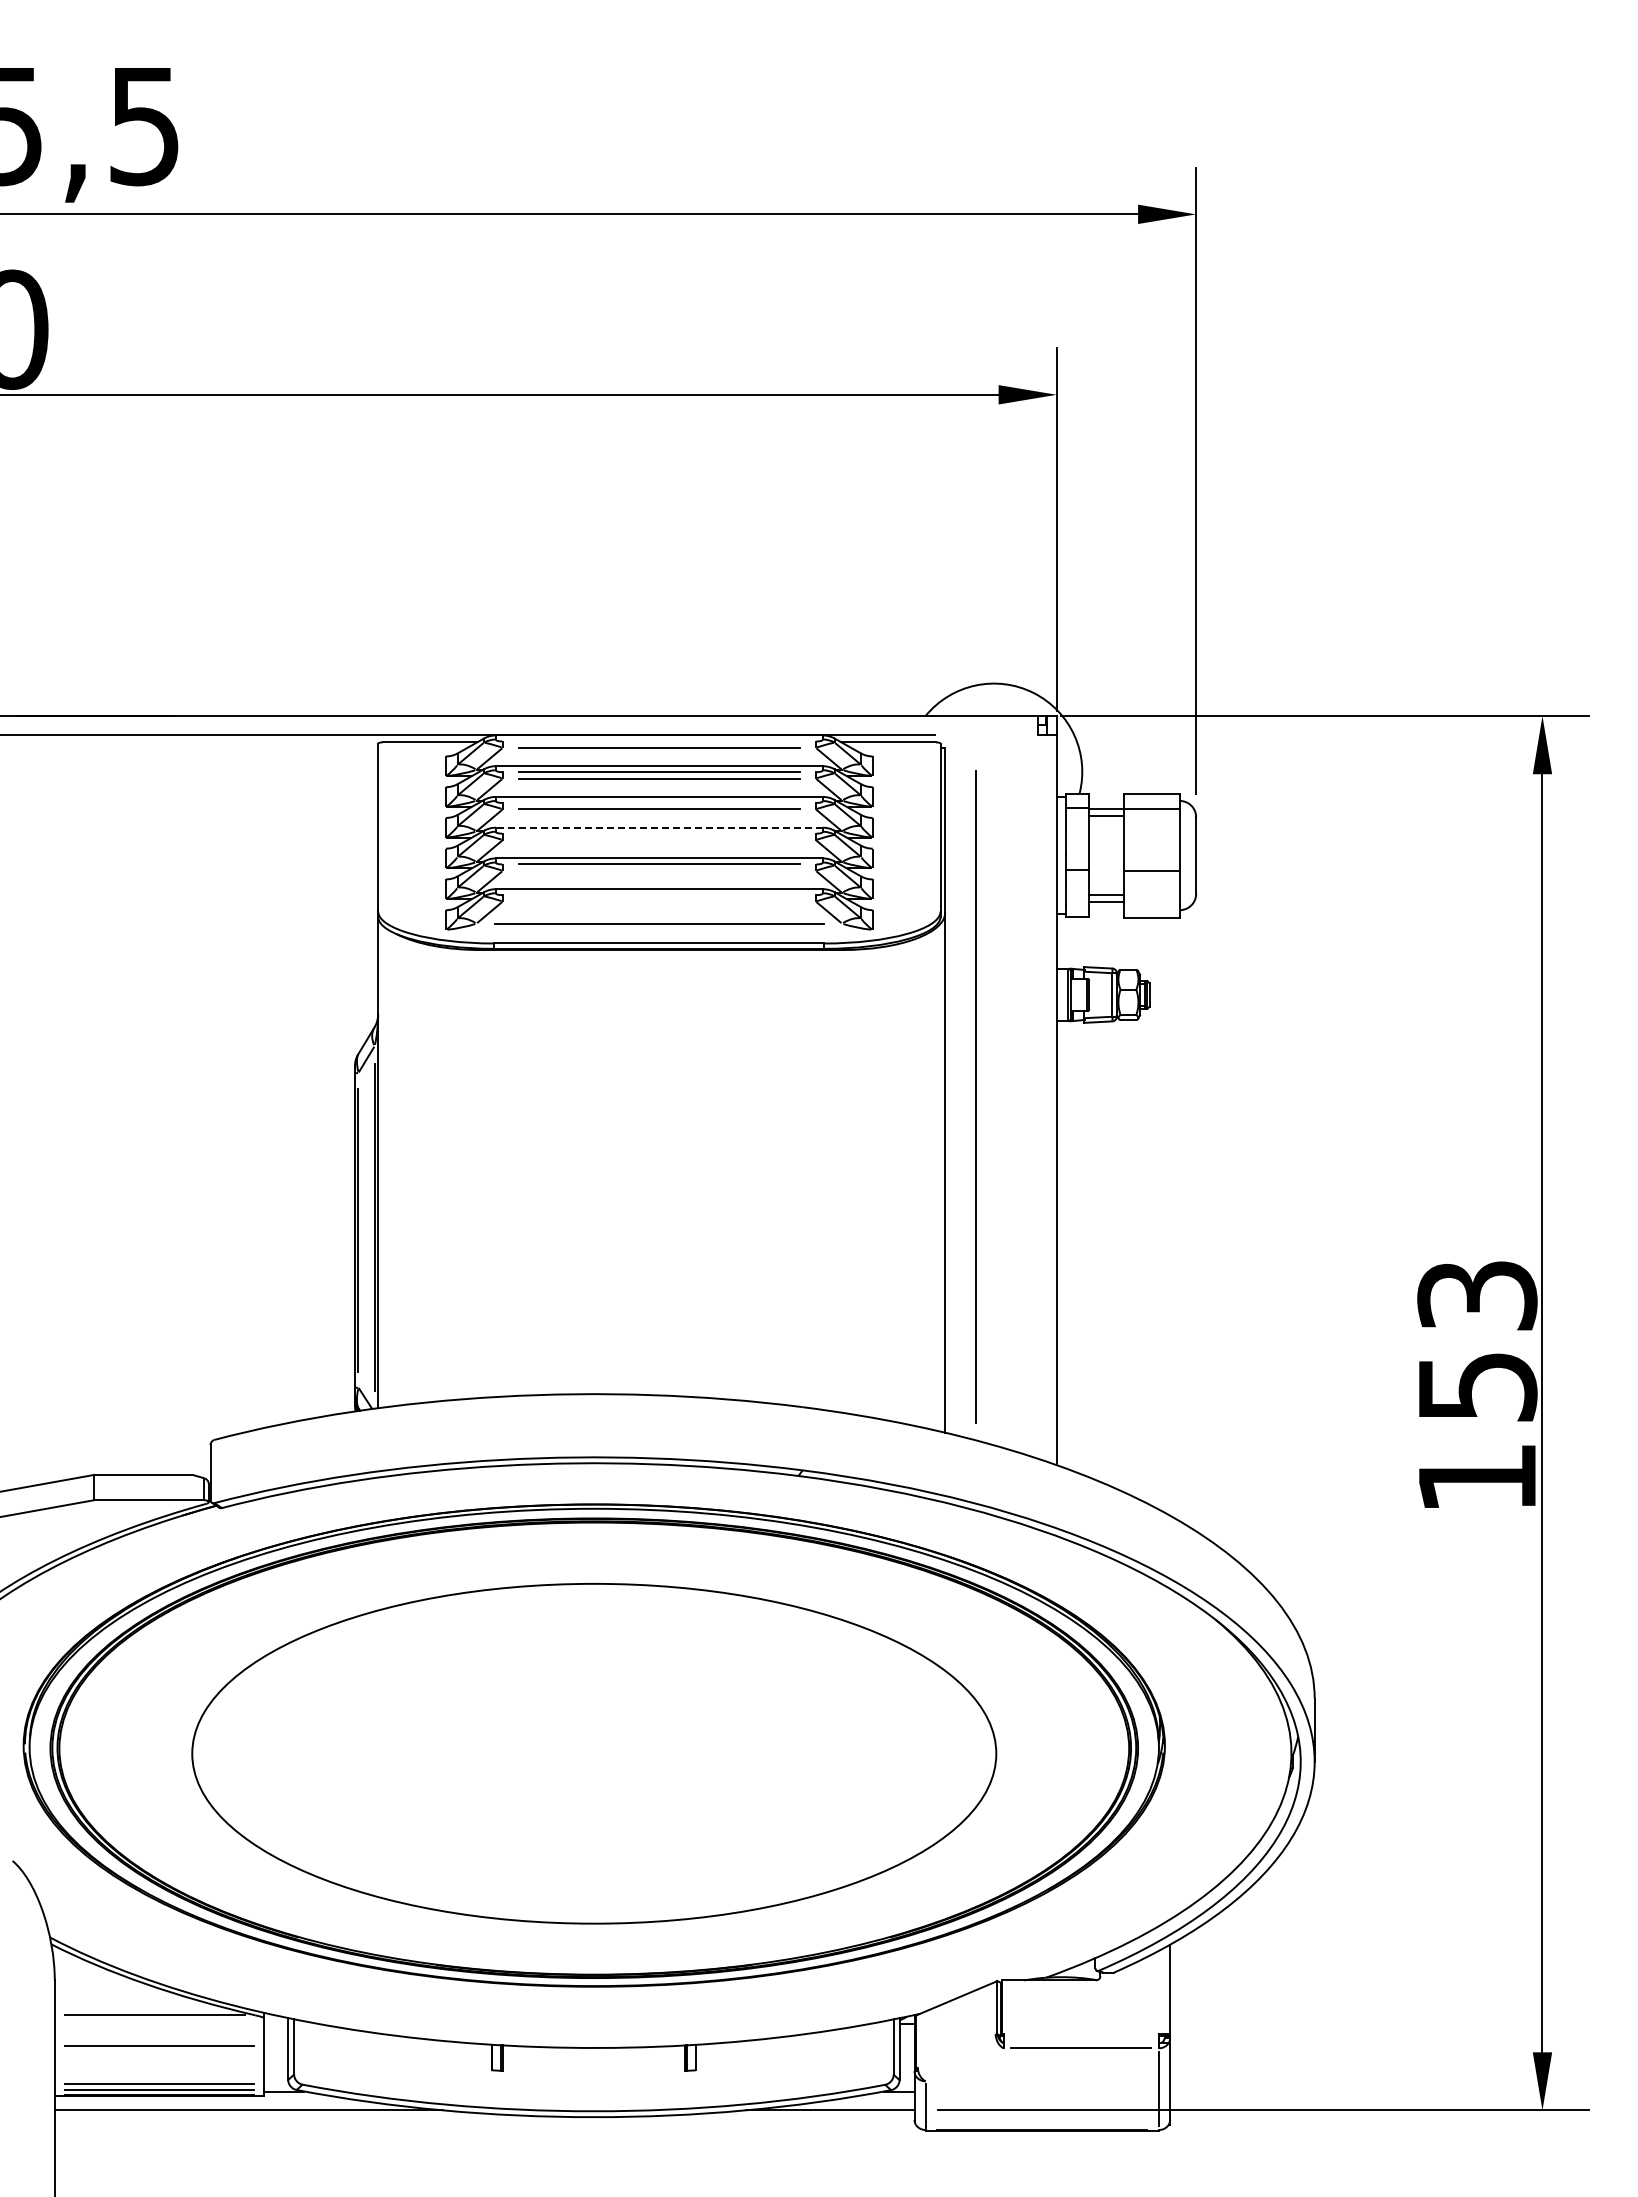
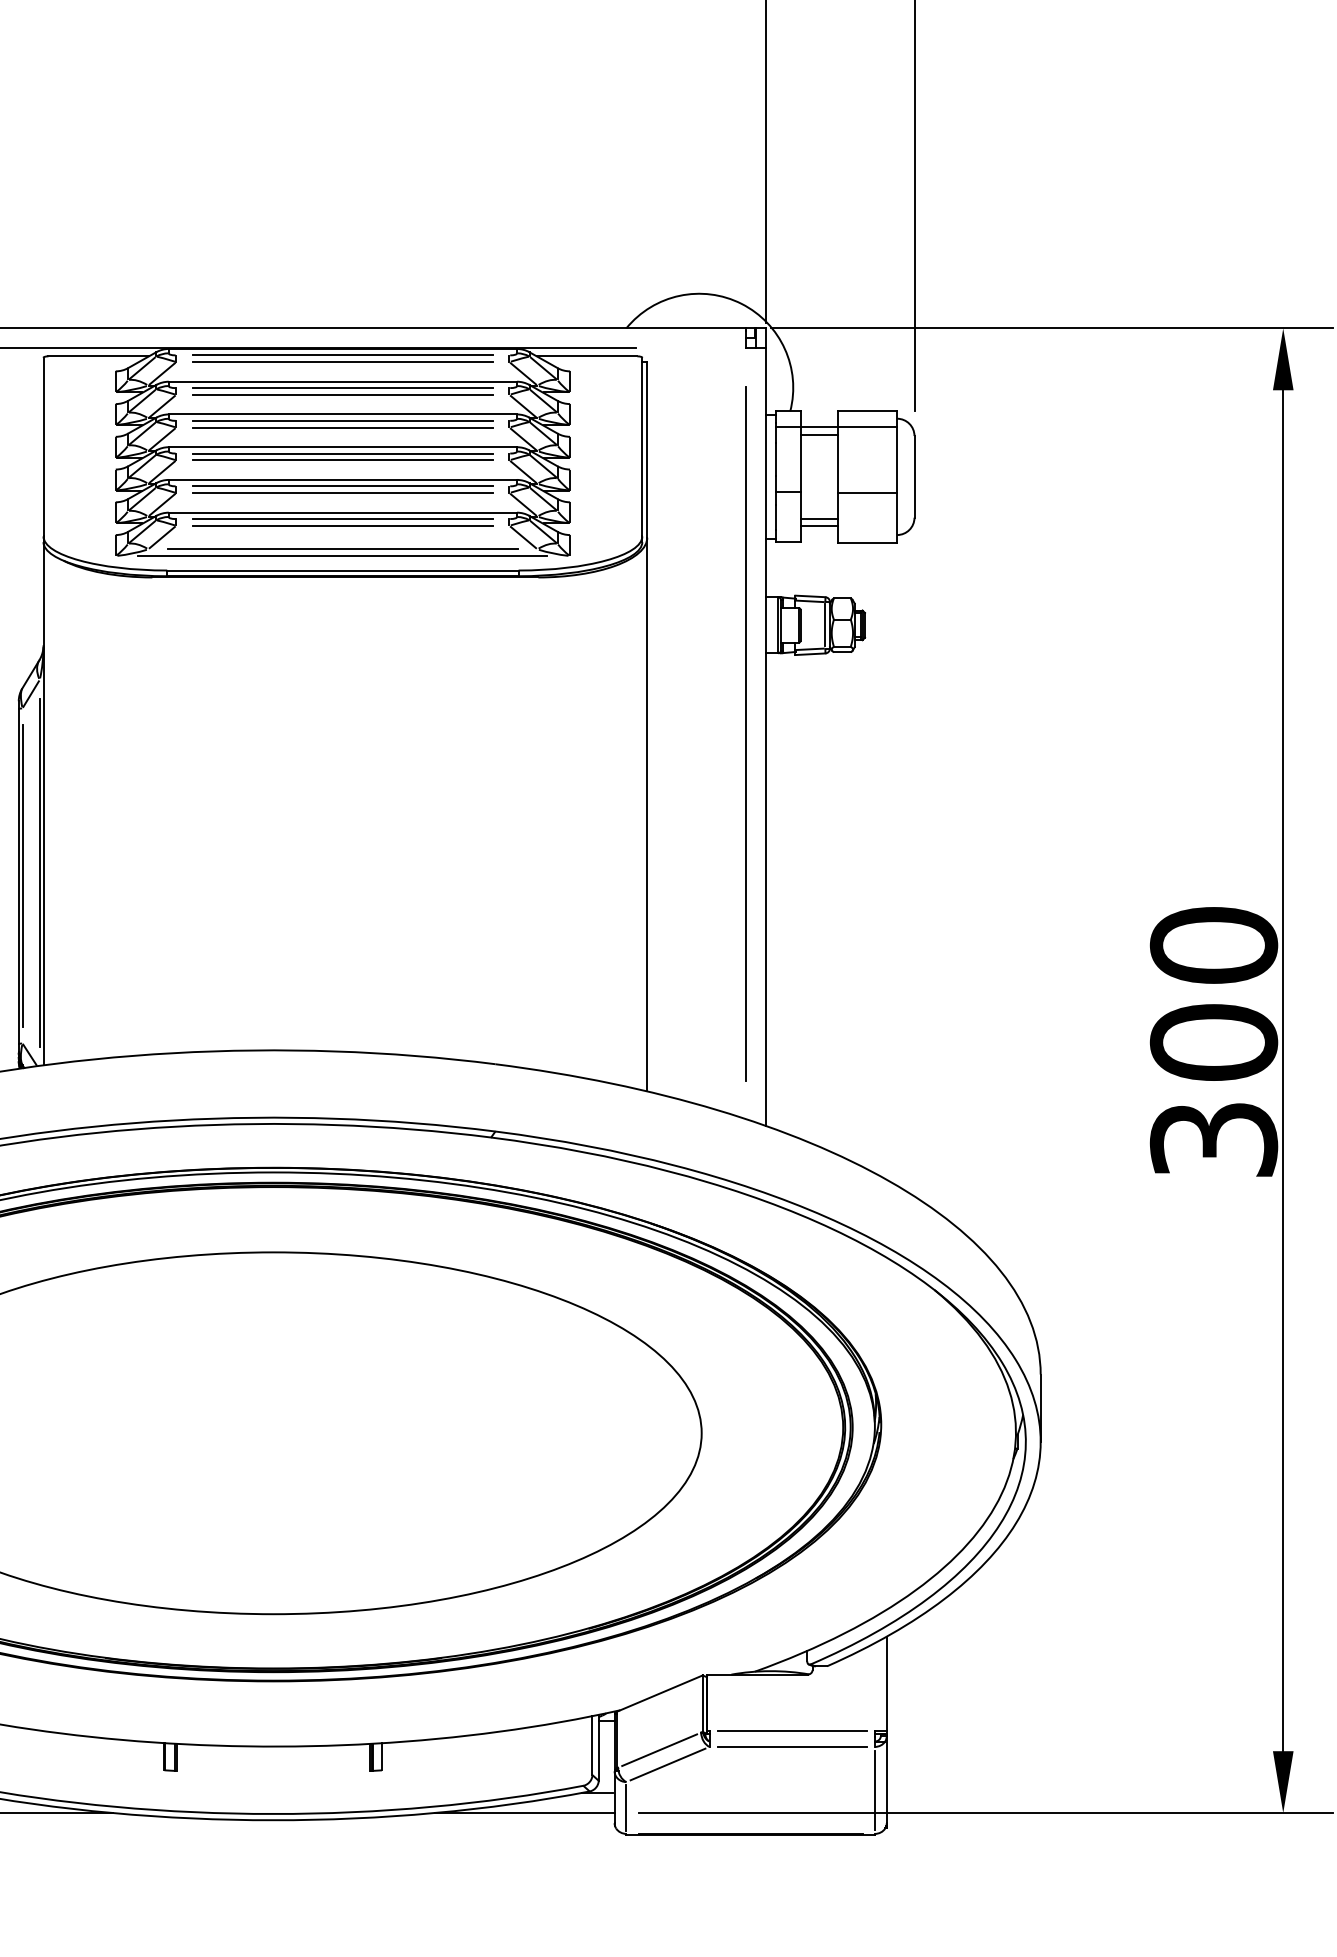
line: (659, 741) -> (343, 355), added
line: (659, 802) -> (343, 420), added
line: (659, 827) -> (343, 447), dashed -> solid
line: (659, 833) -> (343, 453), added
line: (659, 840) -> (343, 460), added
line: (659, 870) -> (343, 492), added
line: (659, 895) -> (343, 519), added
line: (659, 901) -> (343, 525), added
line: (659, 929) -> (343, 555), added
line: (975, 1096) -> (745, 733), moved
text: (1477, 1385) -> (1214, 1041), 153 -> 300
line: (1081, 2033) -> (792, 1731), added
line: (956, 2051) -> (659, 1750), added
line: (964, 2064) -> (667, 1764), added

